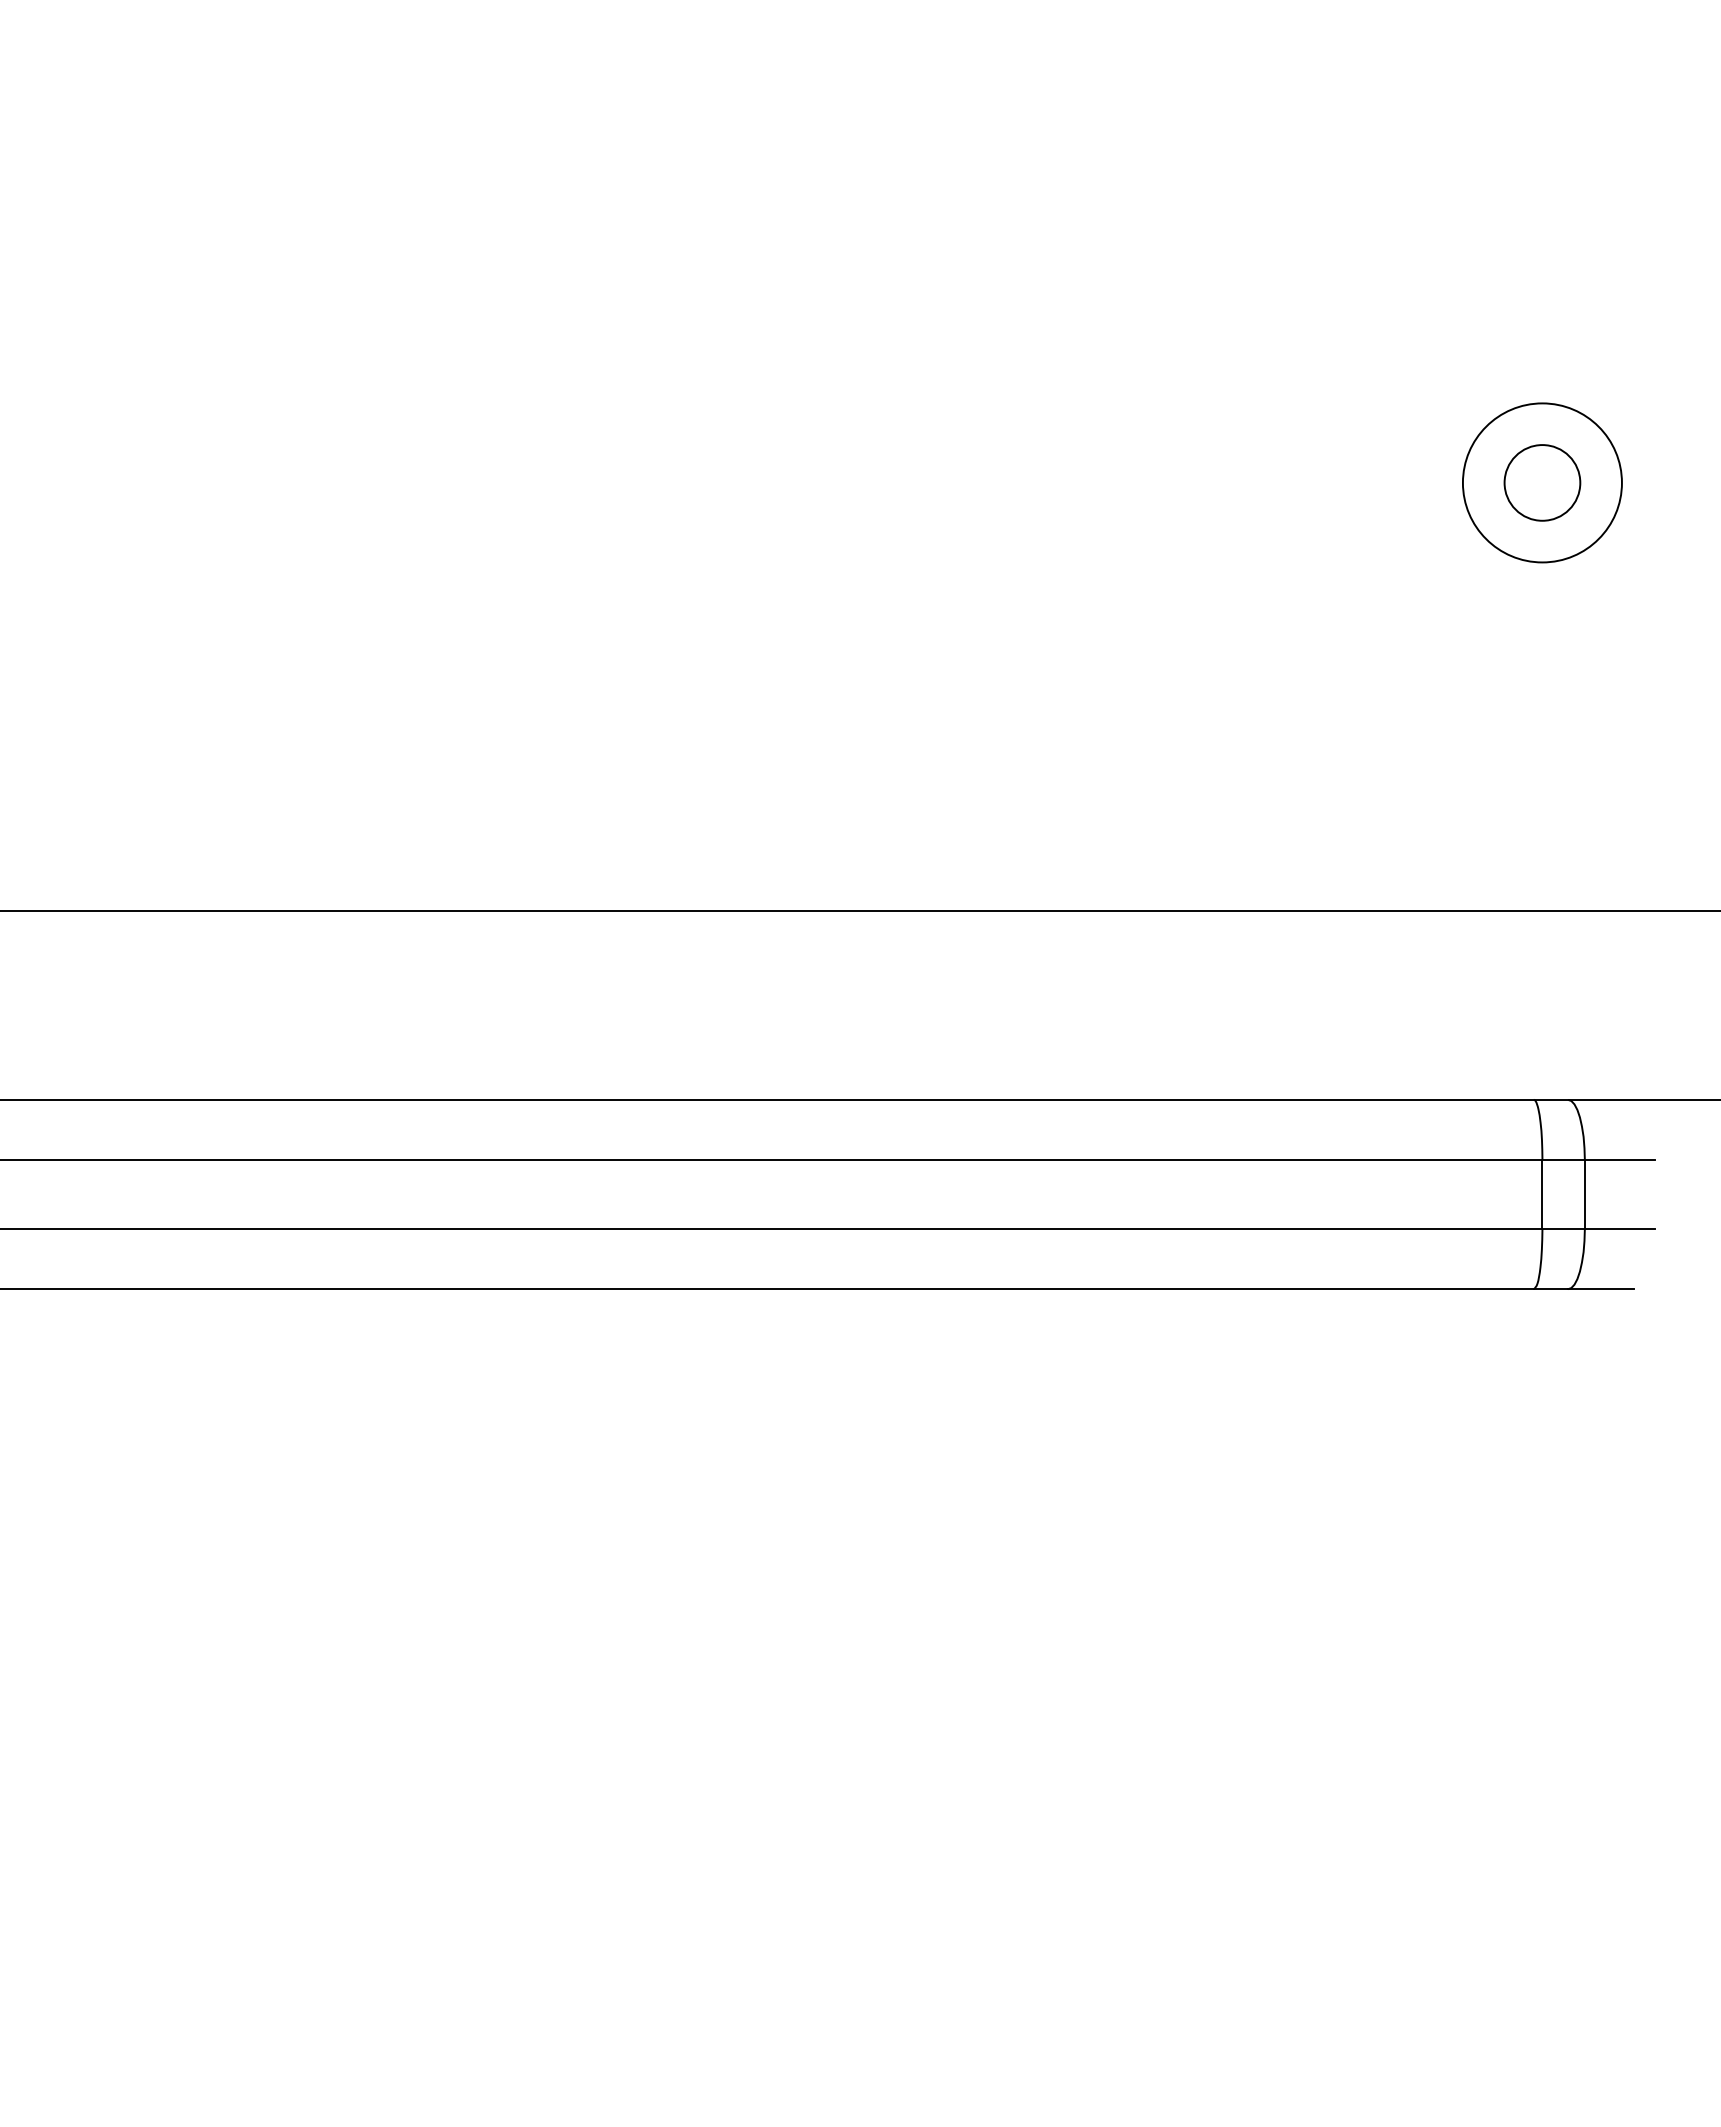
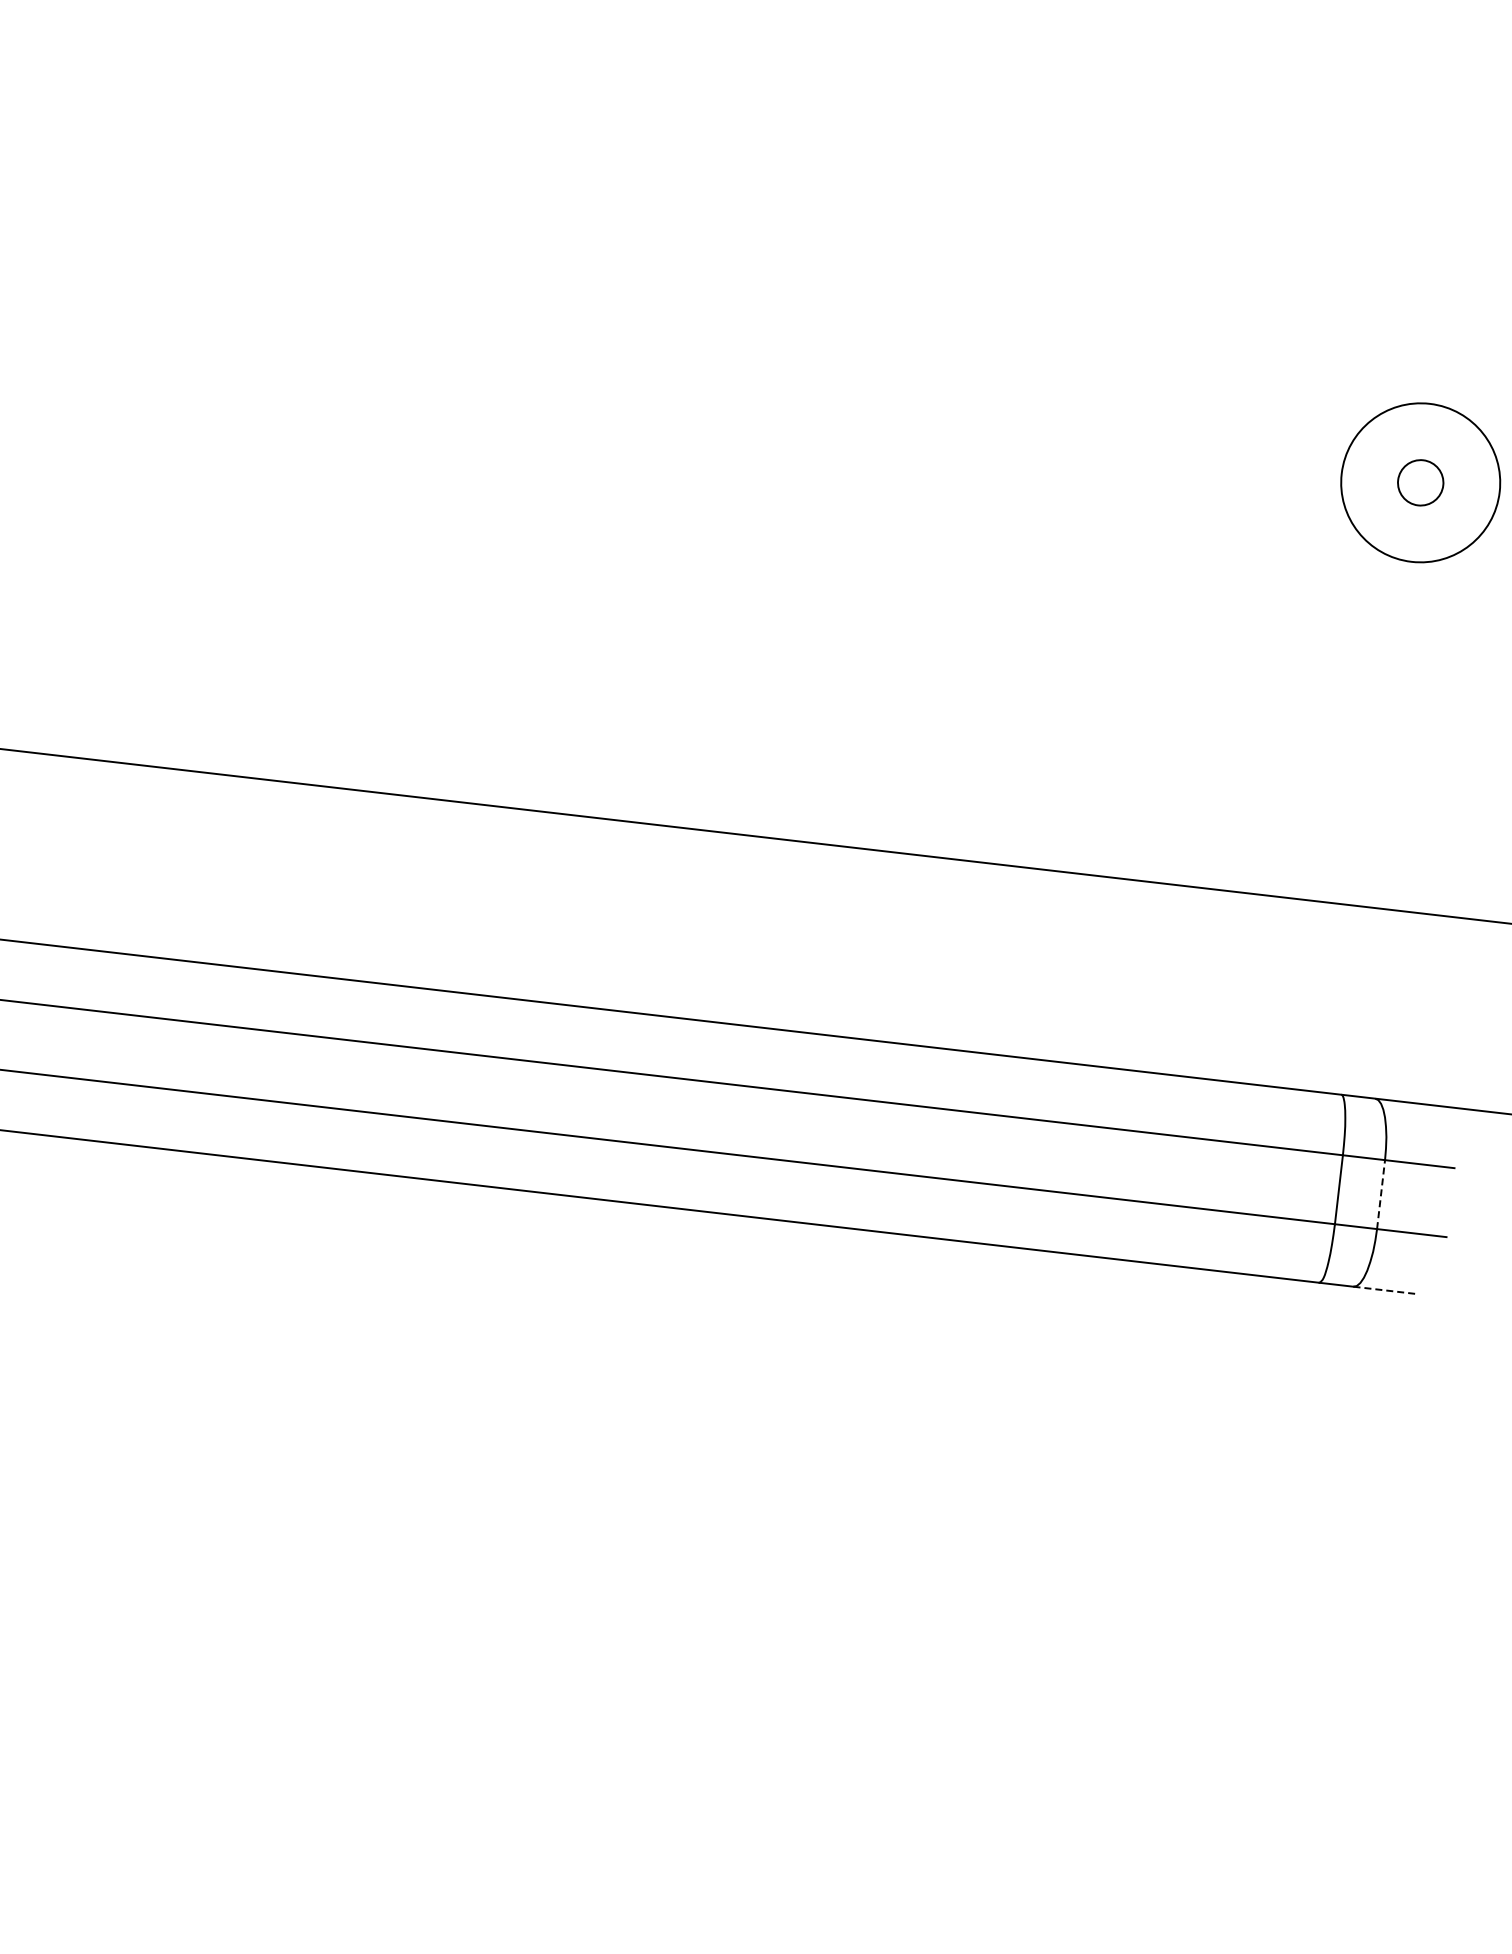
circle: (1542, 482) -> (1420, 482), size x0.6
line: (1584, 1194) -> (1380, 1194), solid -> dashed
line: (1601, 1289) -> (1386, 1290), solid -> dashed

